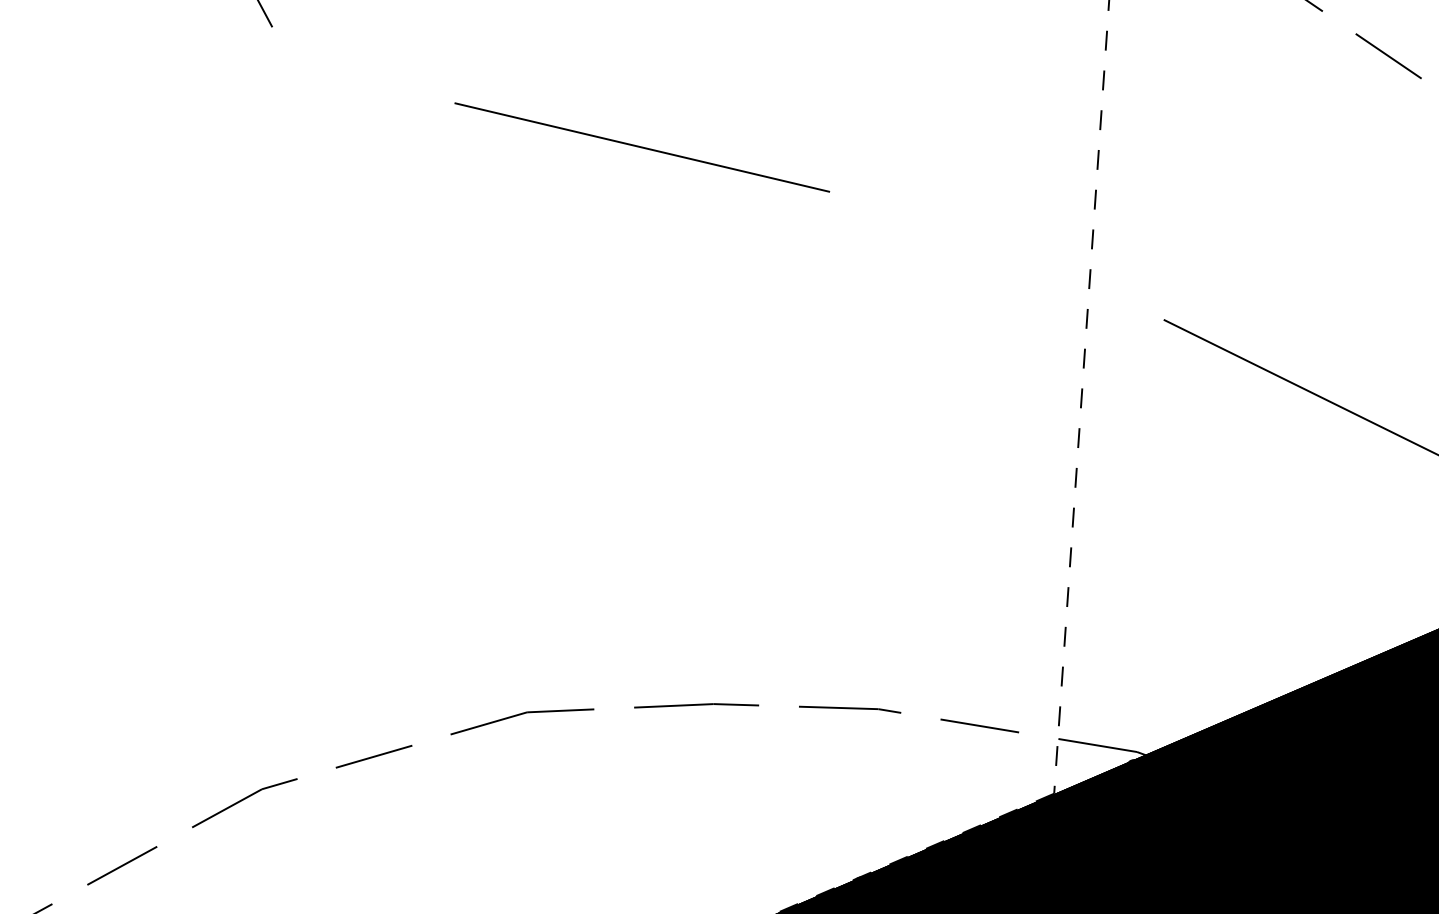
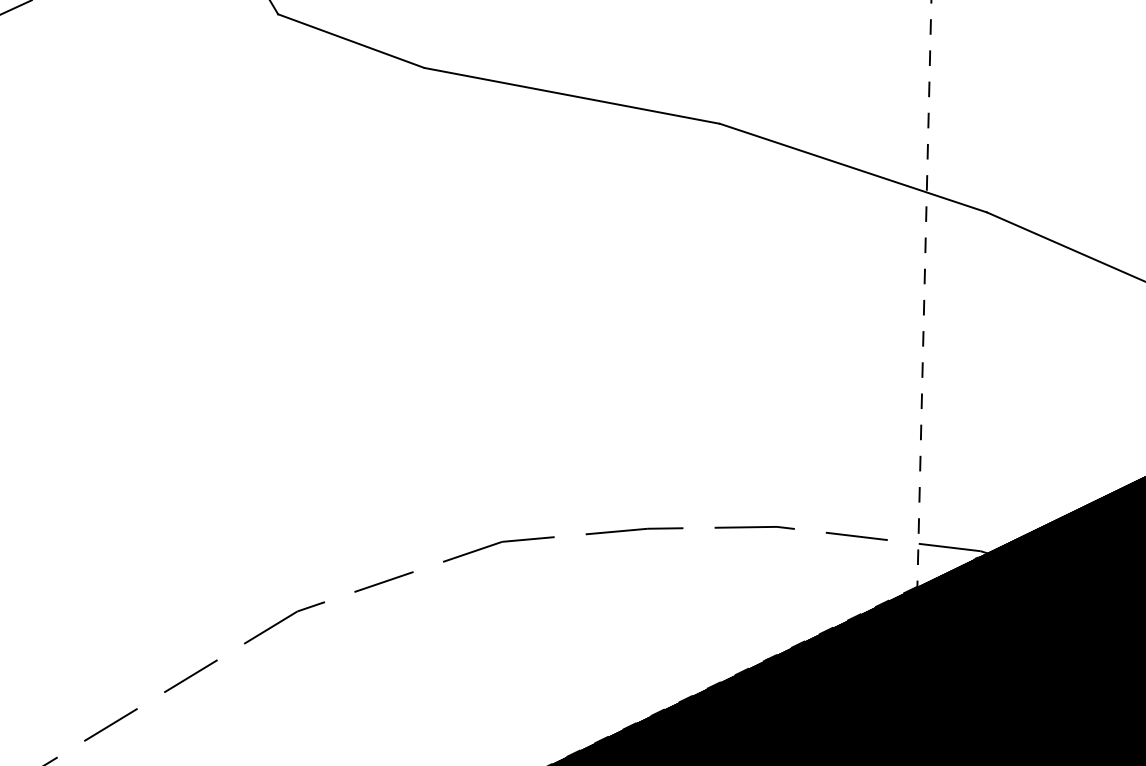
line: (363, 64) -> (351, 40), added
line: (995, 255) -> (852, 167), added

